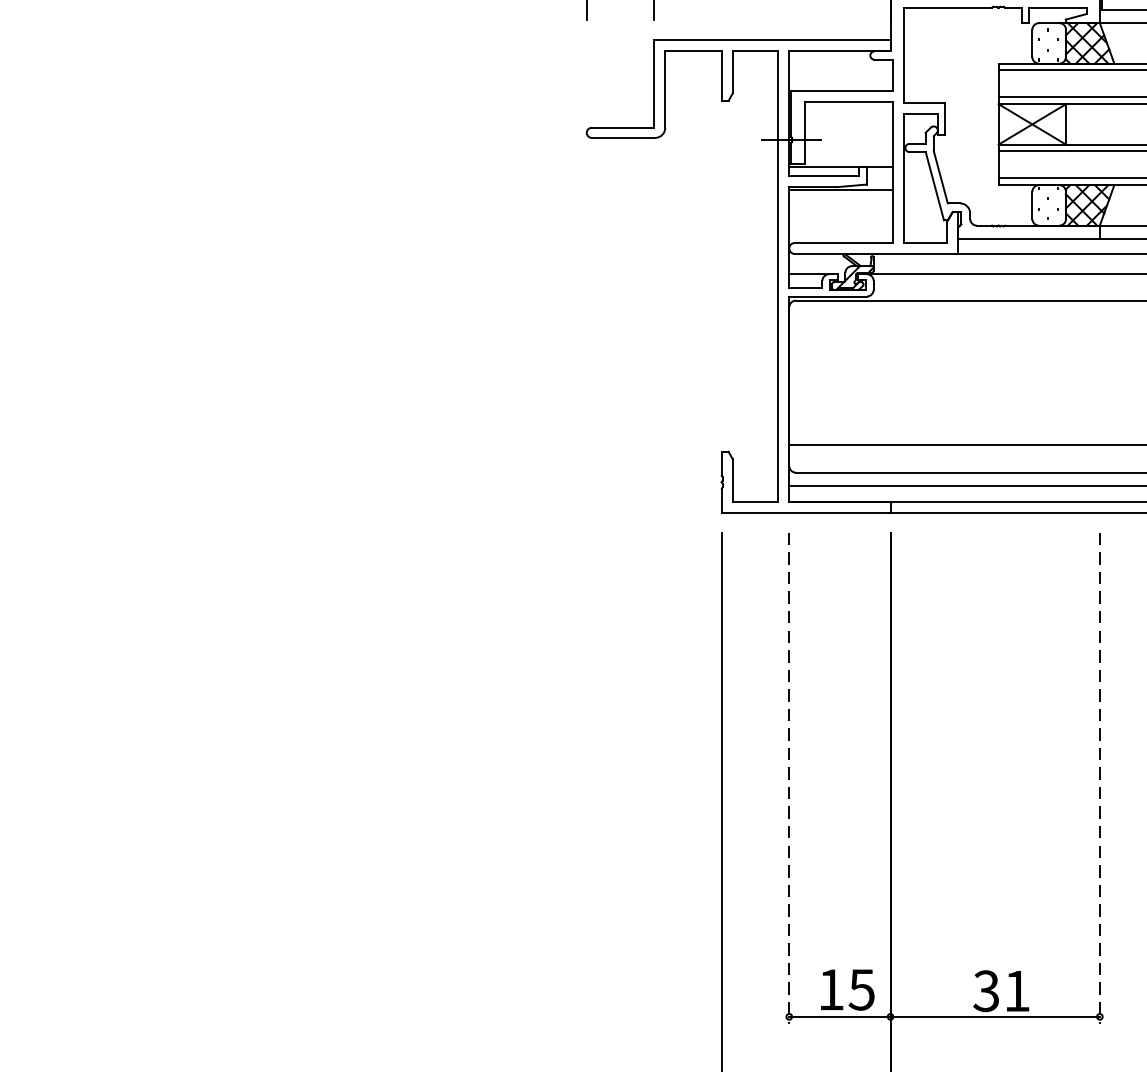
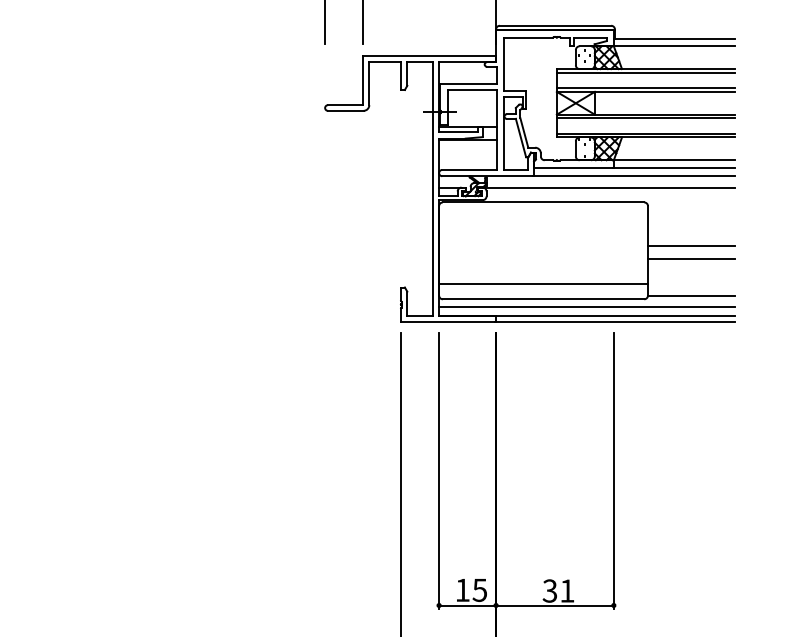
line: (790, 778) -> (439, 471), dashed -> solid
line: (1099, 778) -> (613, 471), dashed -> solid

